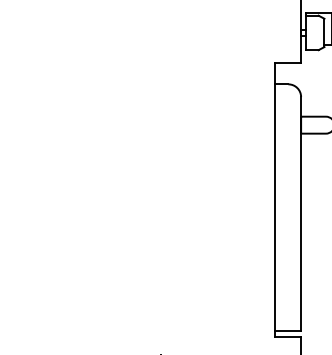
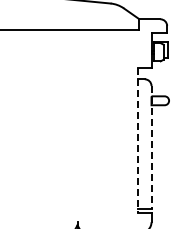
line: (274, 200) -> (137, 140), solid -> dashed
line: (301, 213) -> (151, 147), solid -> dashed

